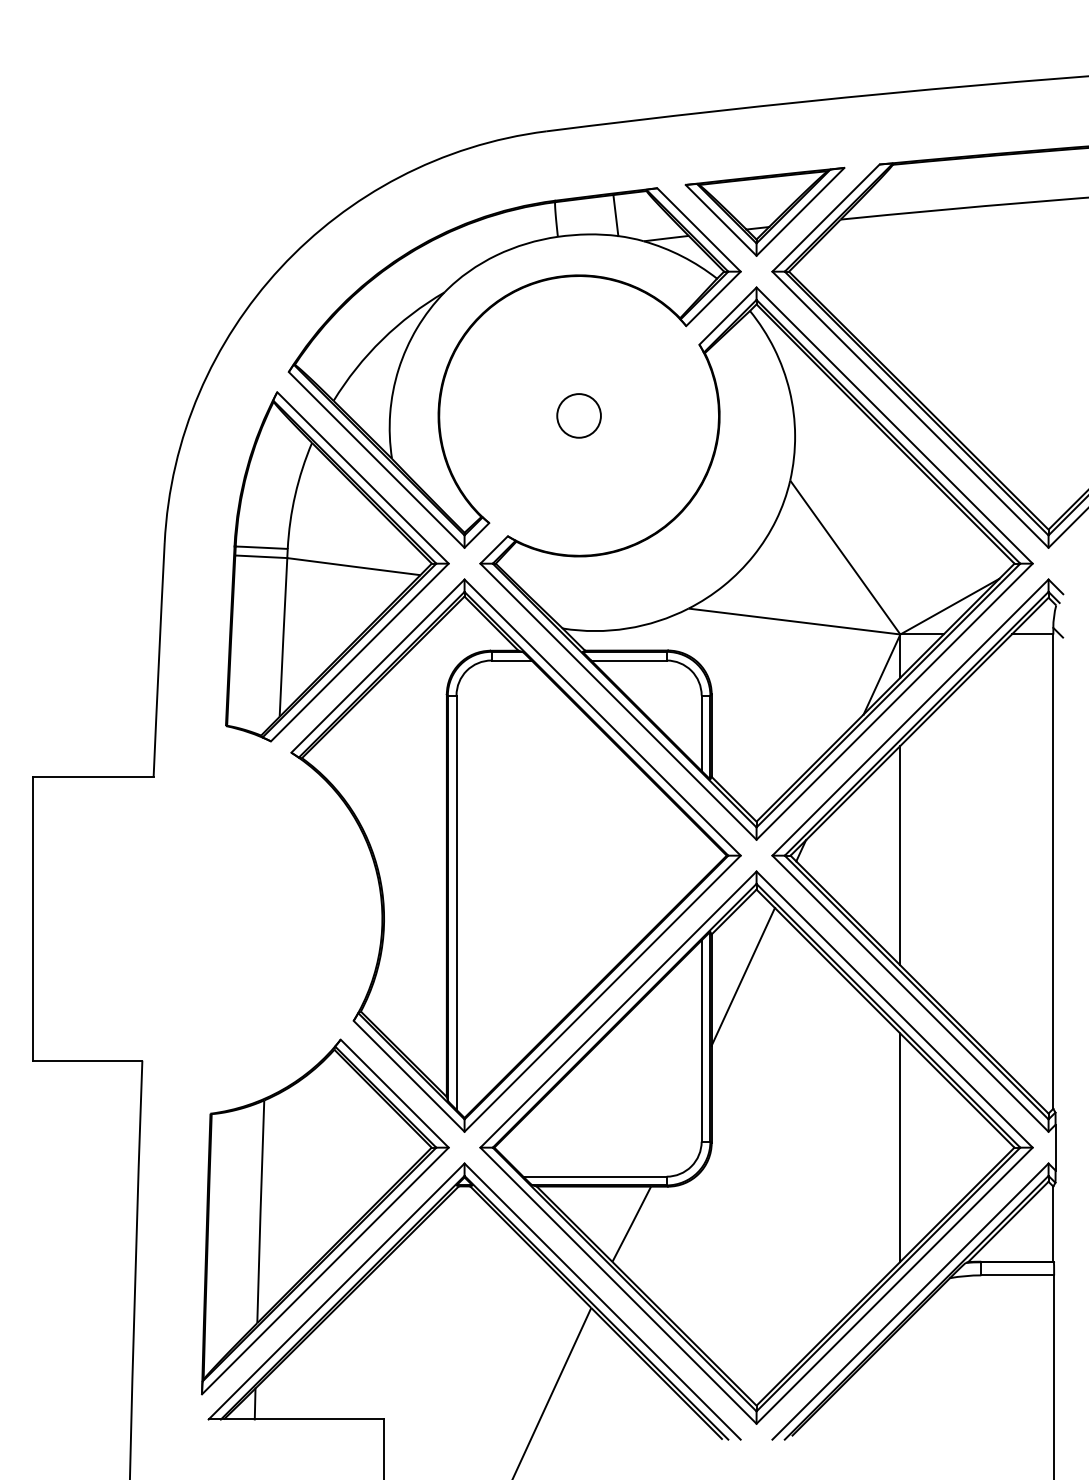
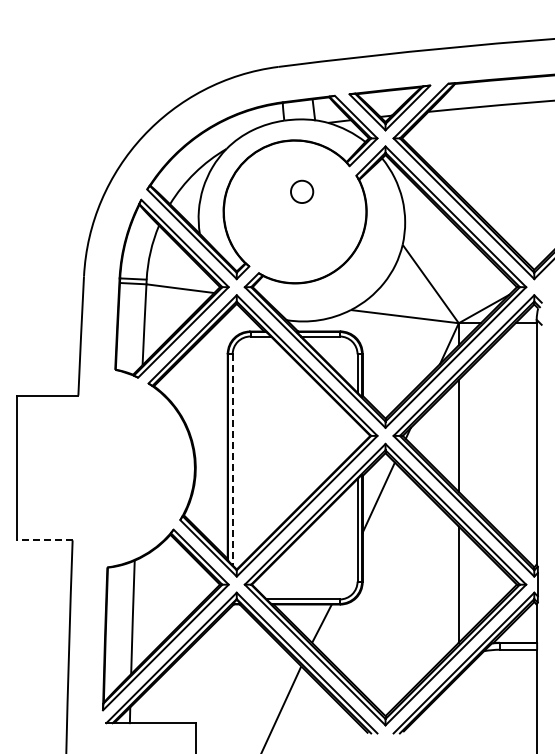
circle: (579, 415) -> (302, 191), moved
line: (456, 901) -> (232, 459), solid -> dashed
line: (87, 1060) -> (44, 540), solid -> dashed

